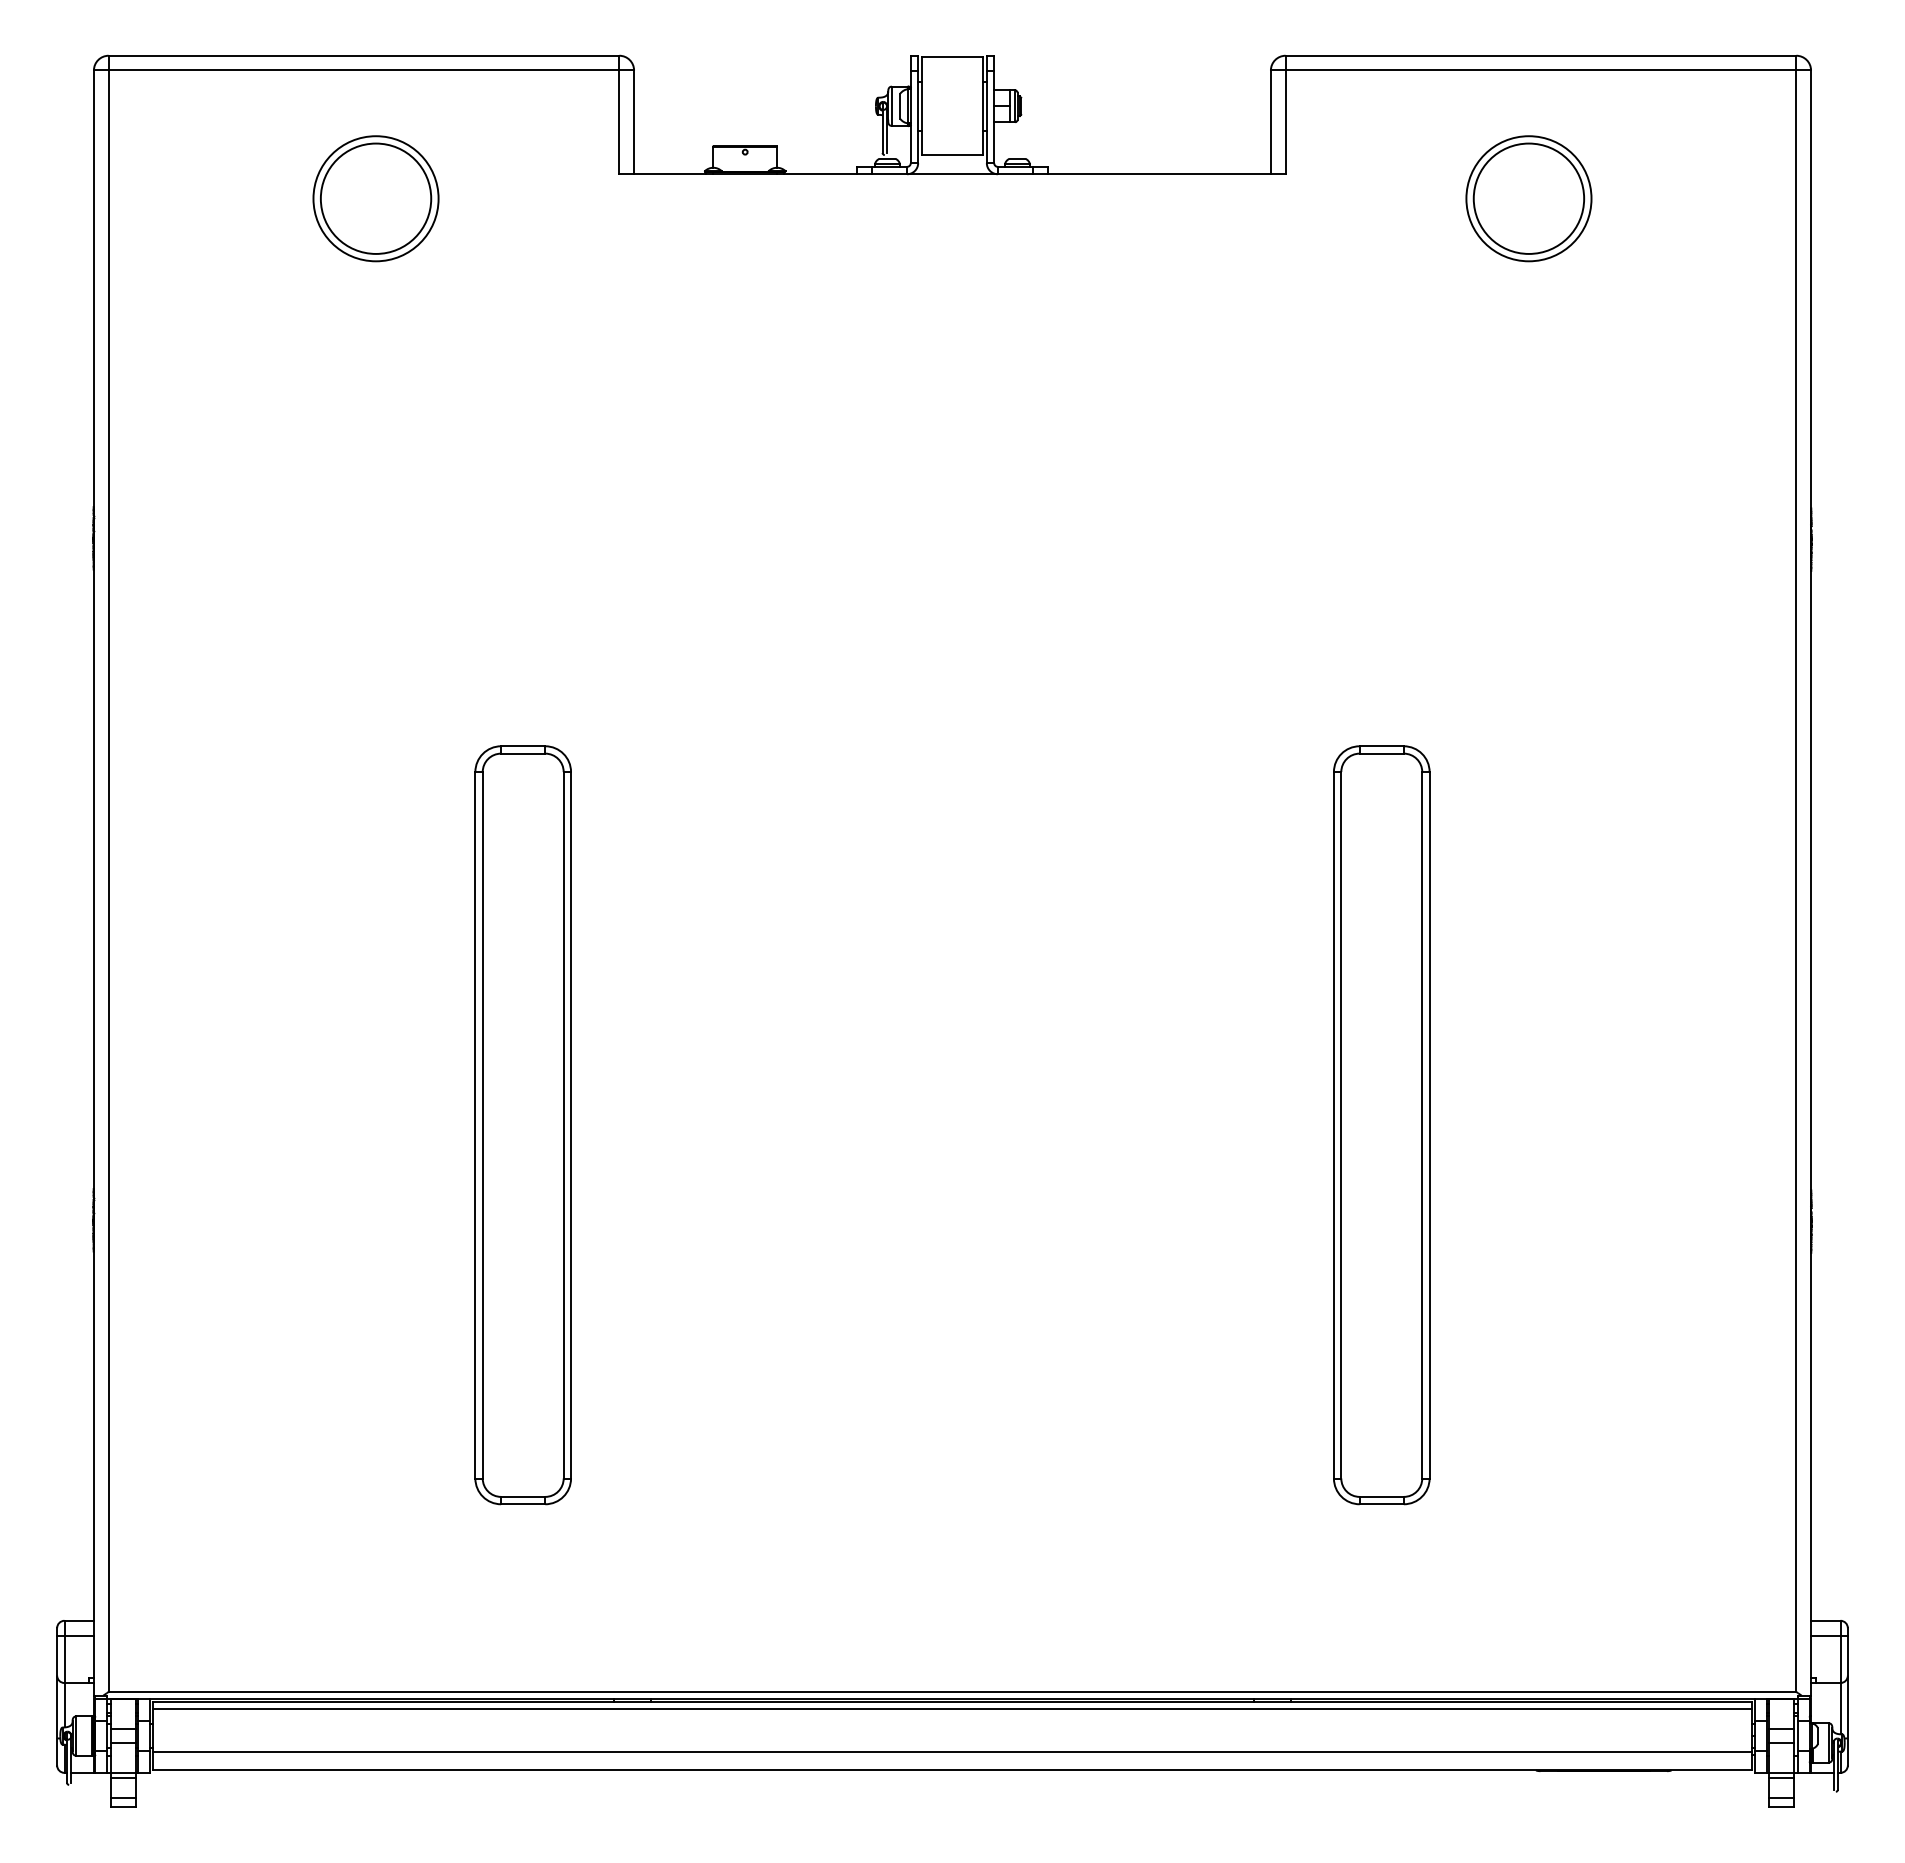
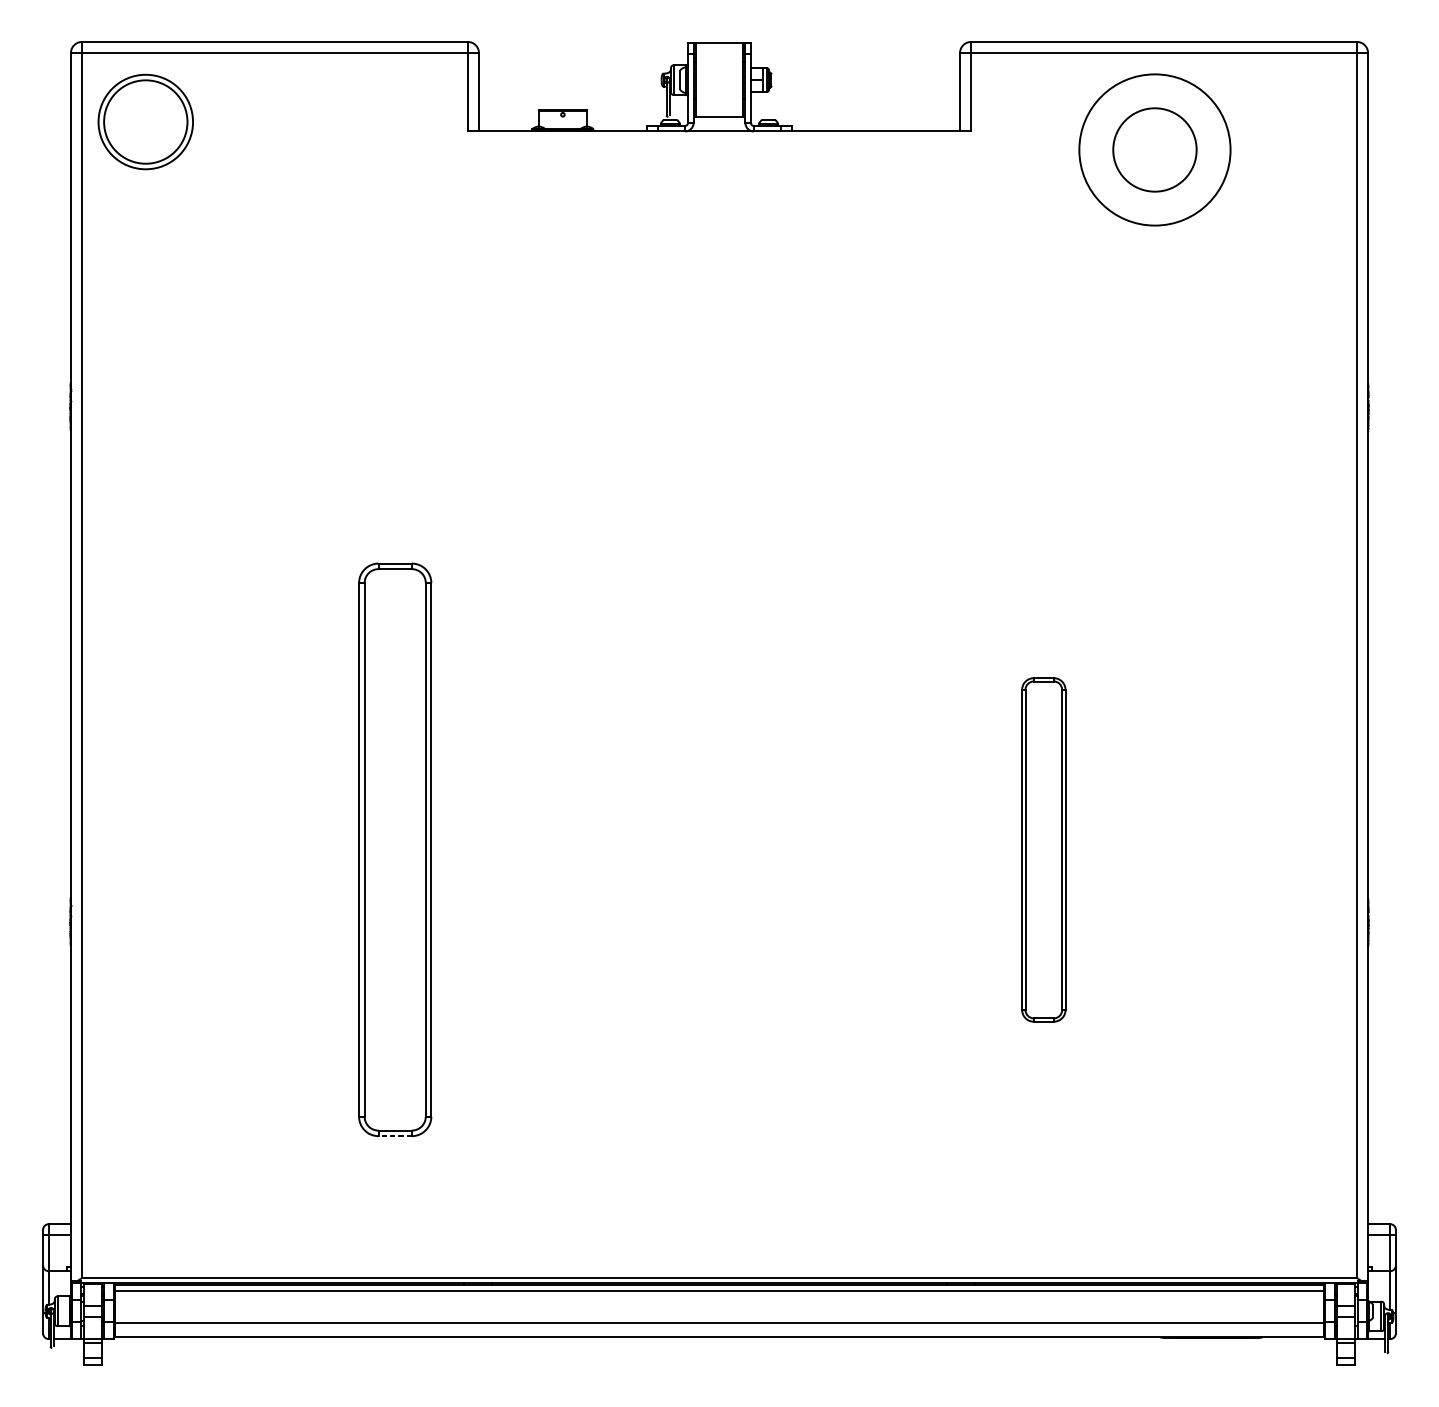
part: (375, 198) -> (145, 121), moved
circle: (1528, 198) -> (1154, 149), size x1.6
part: (1381, 1125) -> (1043, 850), size x0.6
line: (522, 1504) -> (394, 1136), solid -> dashed

